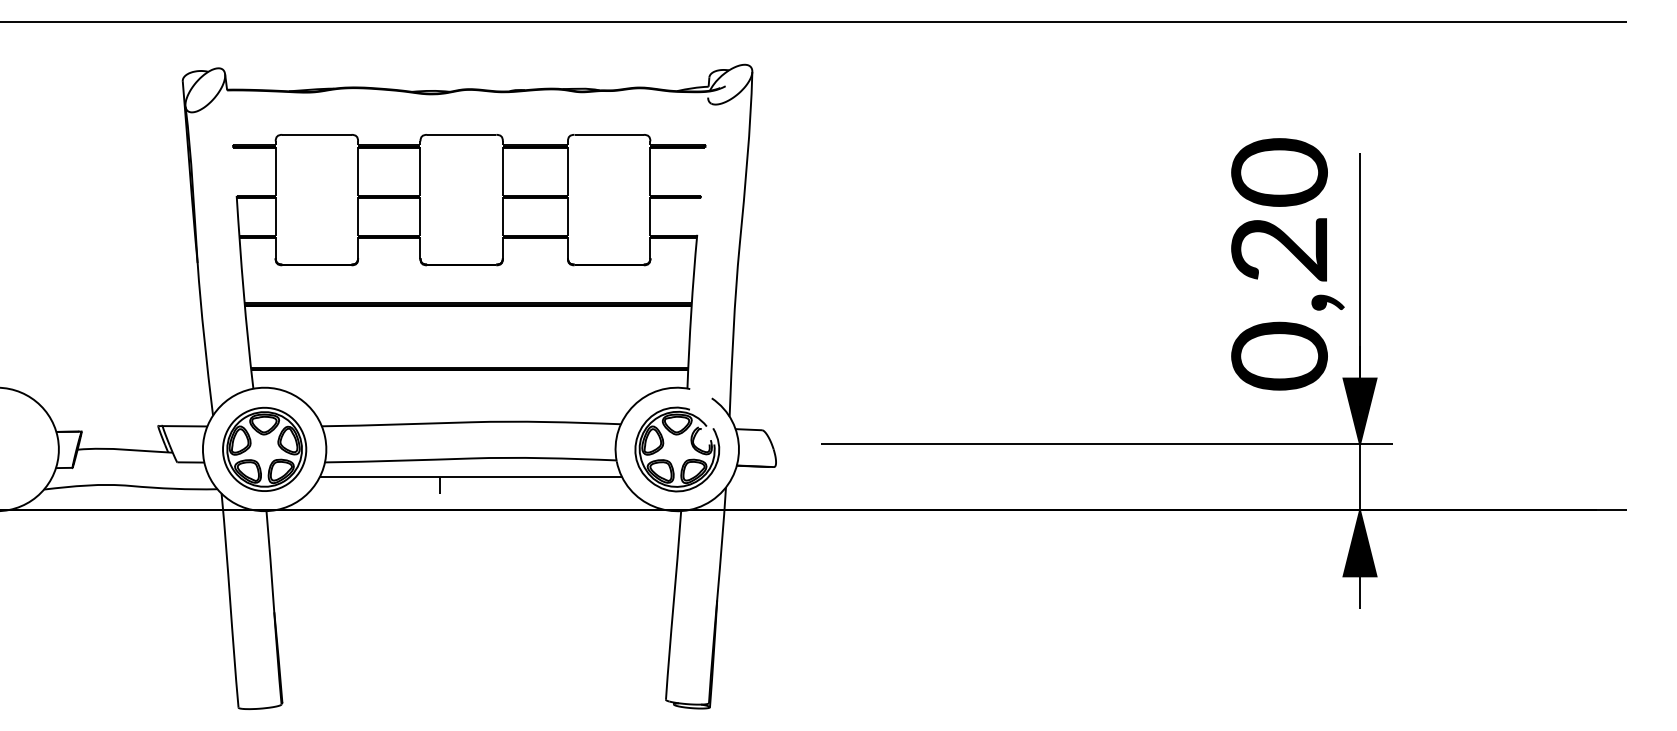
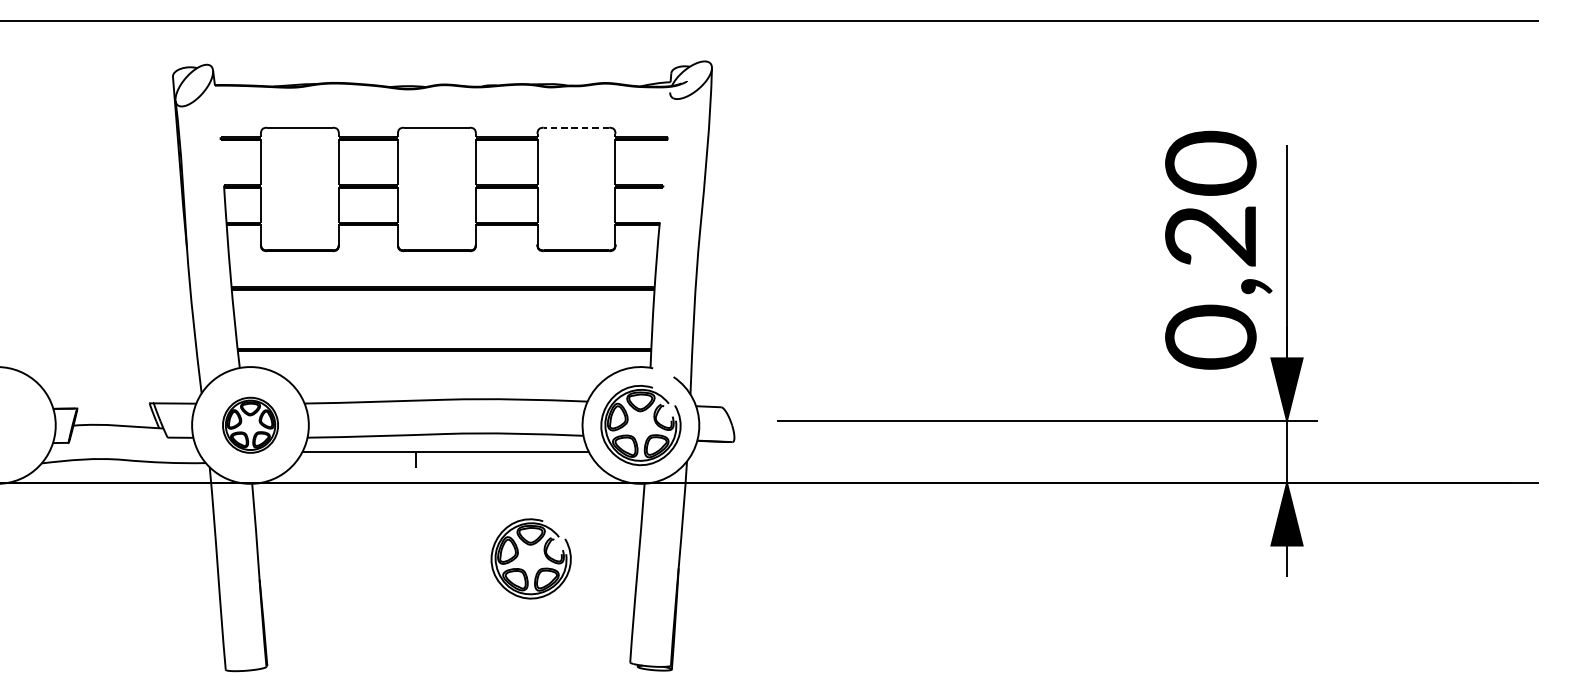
line: (609, 134) -> (576, 127), solid -> dashed
part: (264, 448) -> (250, 424), size x0.7
part: (569, 601) -> (538, 569), added

